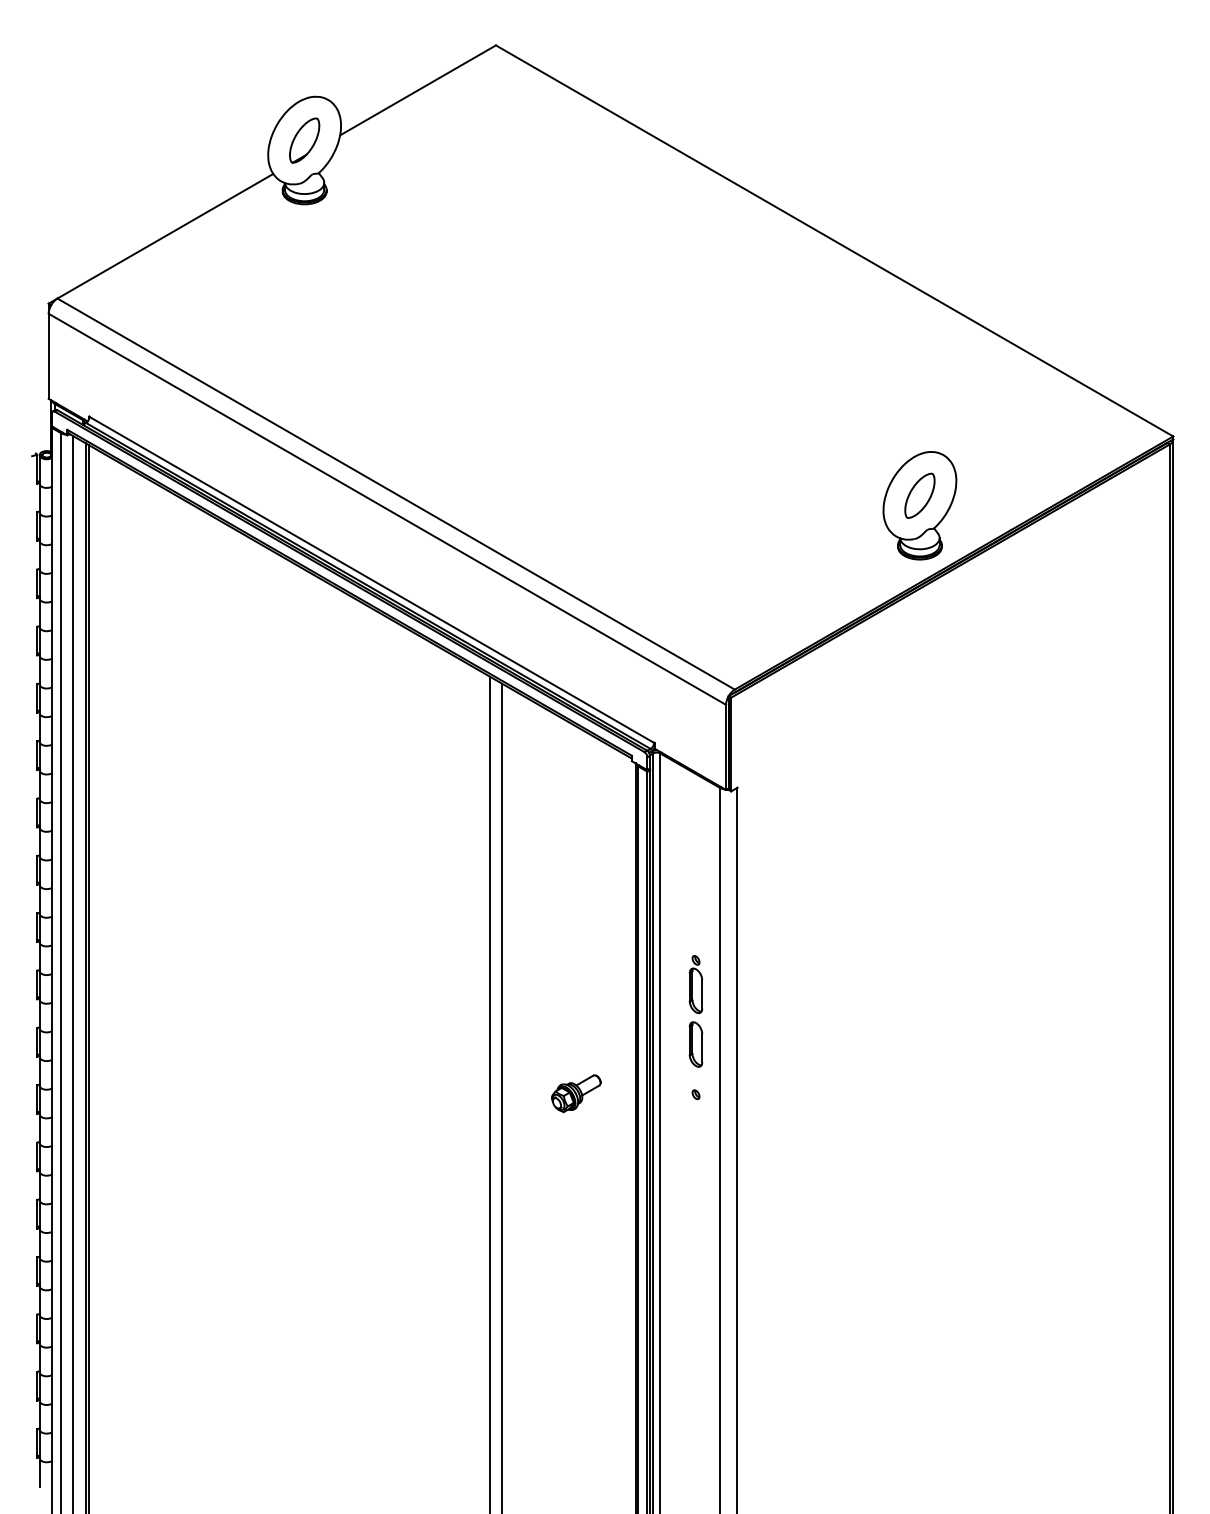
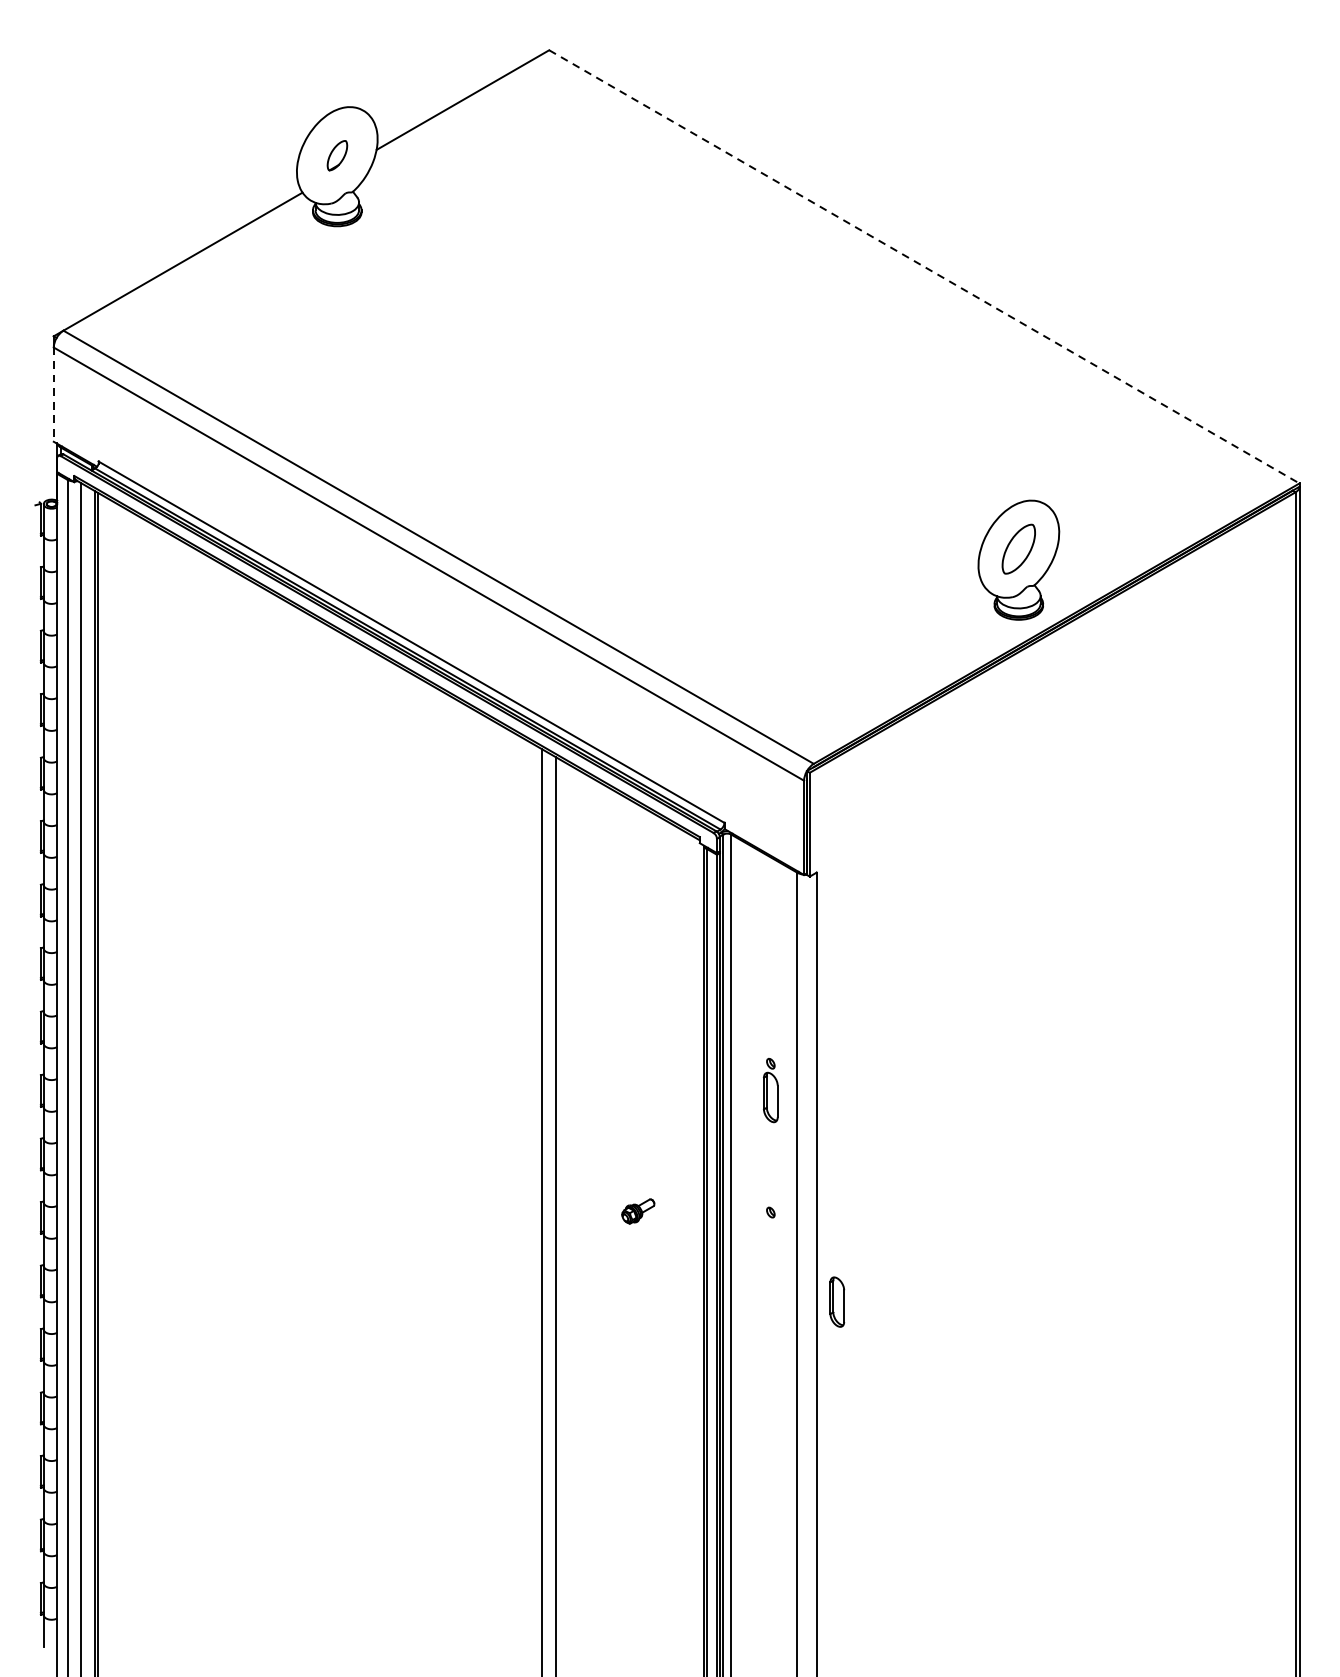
part: (304, 140) -> (337, 155), size x0.6
line: (835, 241) -> (925, 267), solid -> dashed
line: (48, 356) -> (53, 394), solid -> dashed
part: (695, 1044) -> (836, 1302), moved
part: (576, 1093) -> (638, 1211), size x0.6

